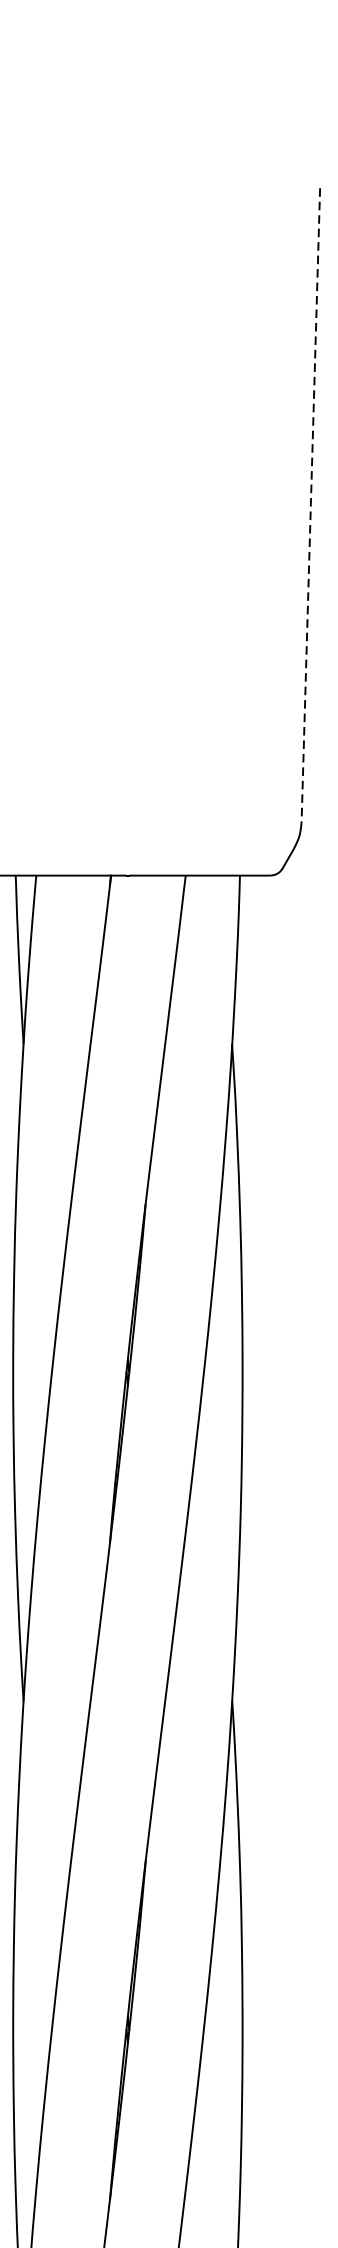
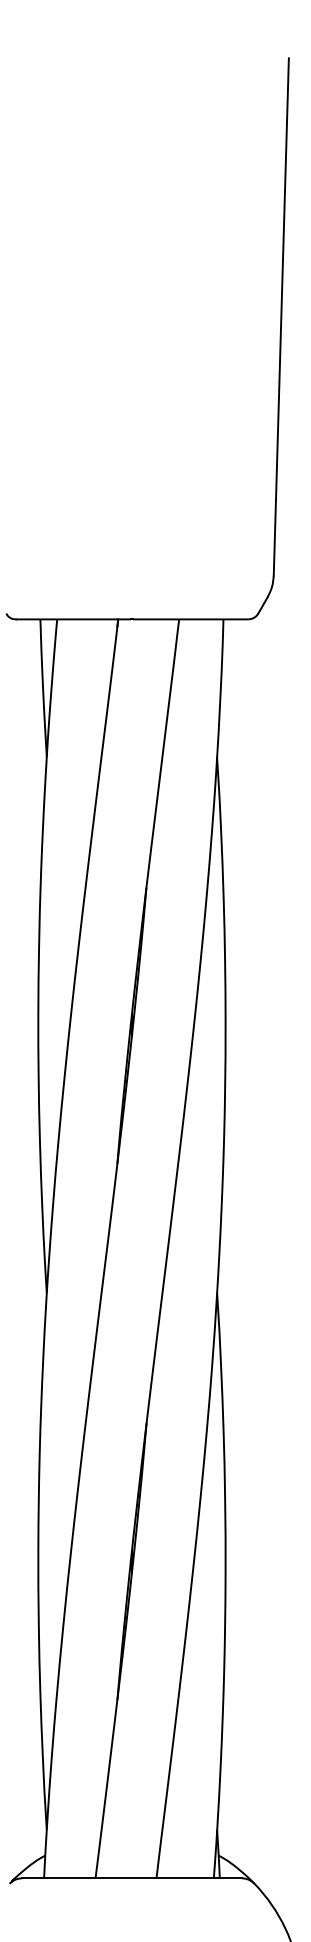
line: (311, 504) -> (281, 316), dashed -> solid

